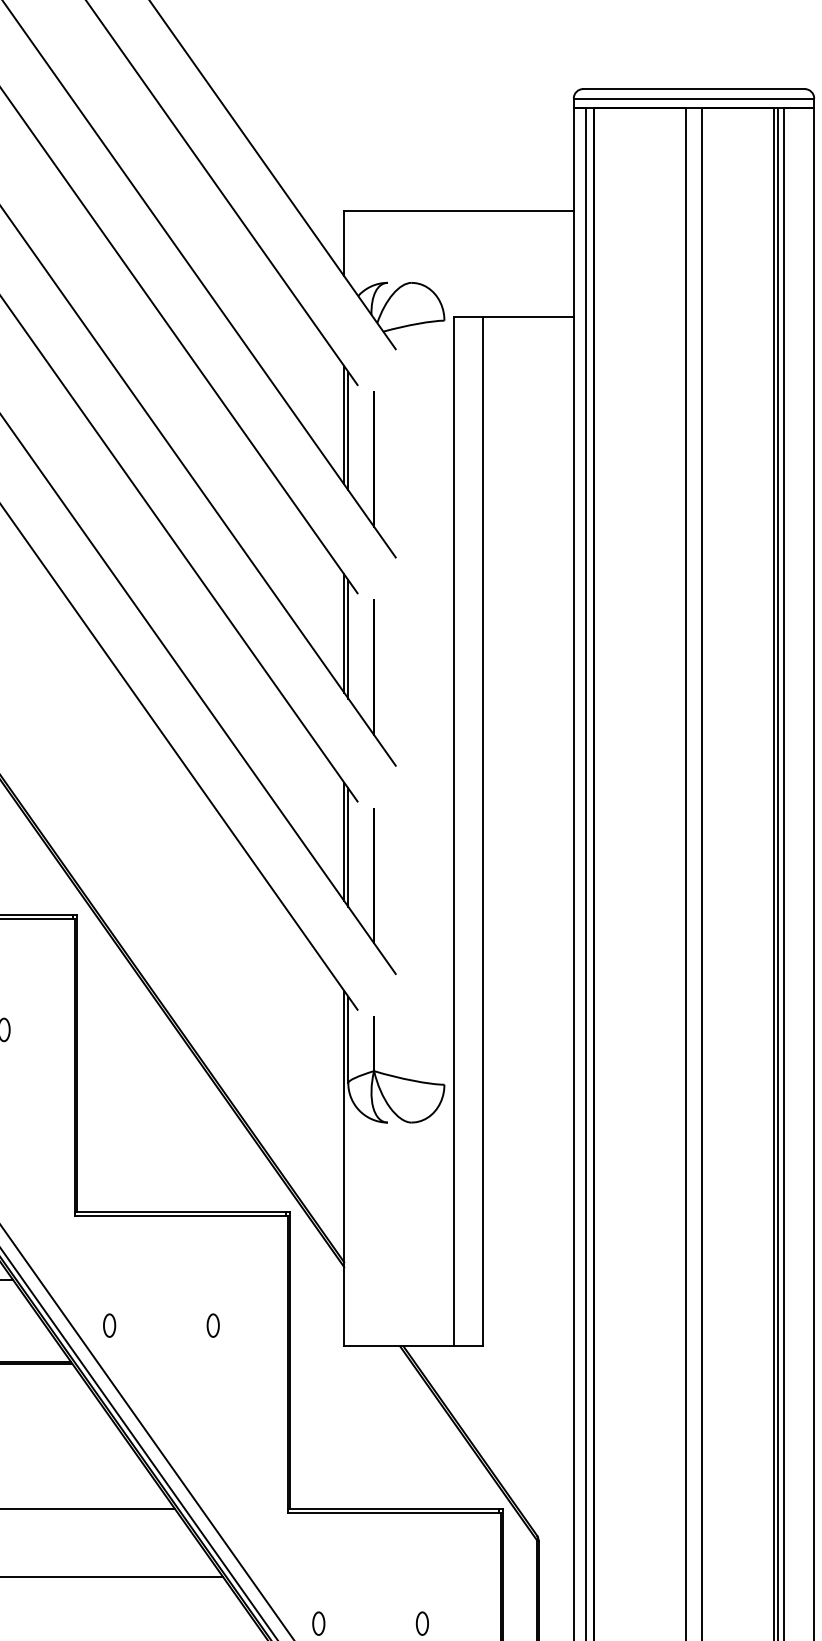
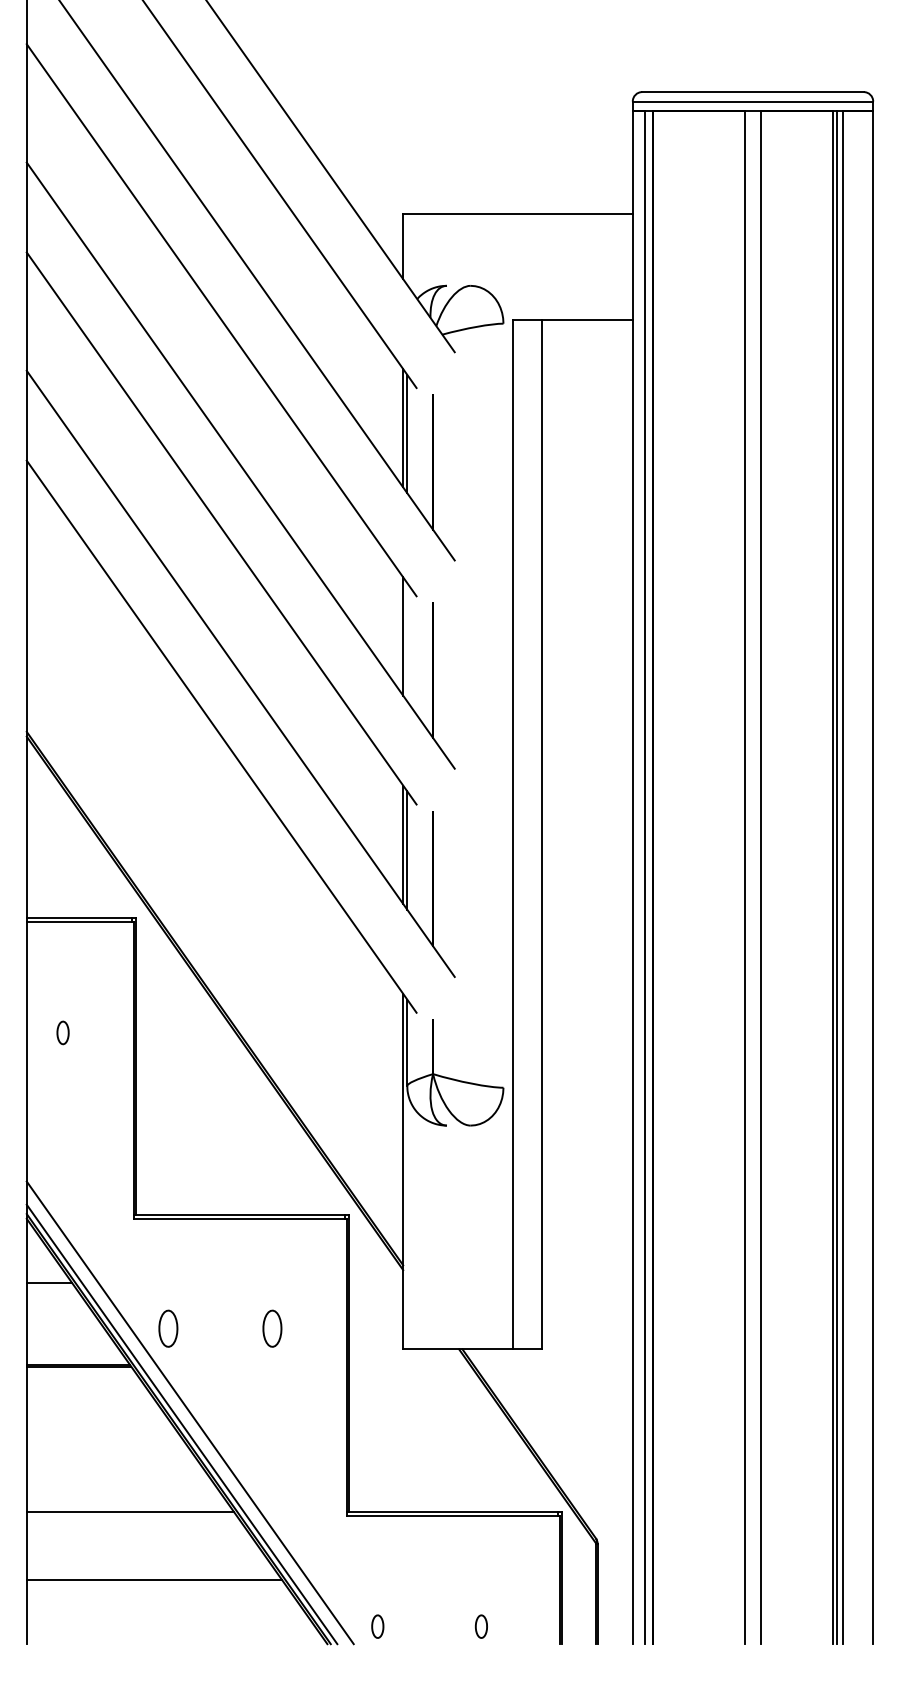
line: (348, 639) -> (407, 642), removed
part: (109, 1325) -> (168, 1328), size x1.6
part: (212, 1325) -> (271, 1328), size x1.6

